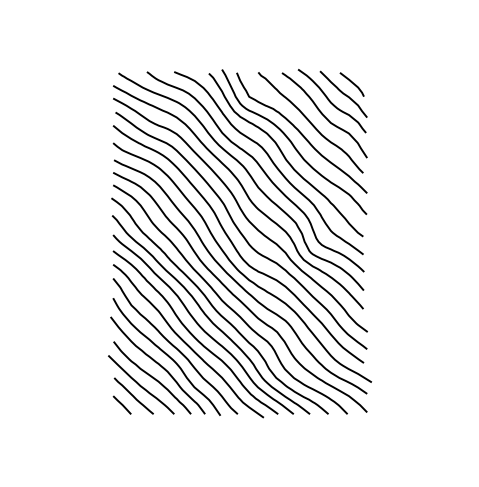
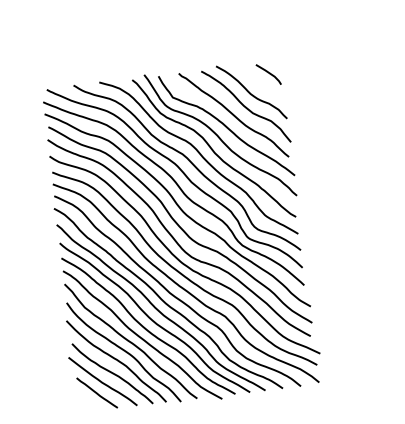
curve: (343, 93) -> (261, 83), removed
line: (121, 404) -> (86, 402), removed

